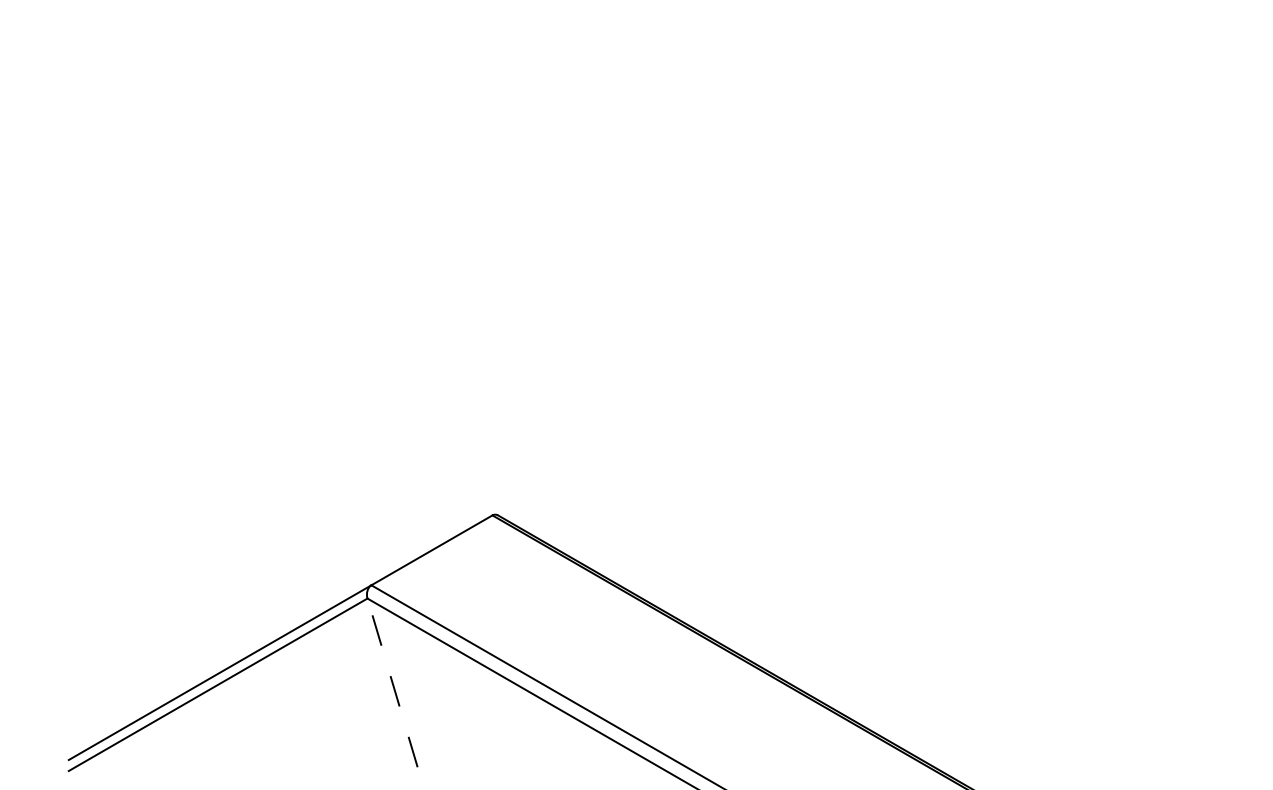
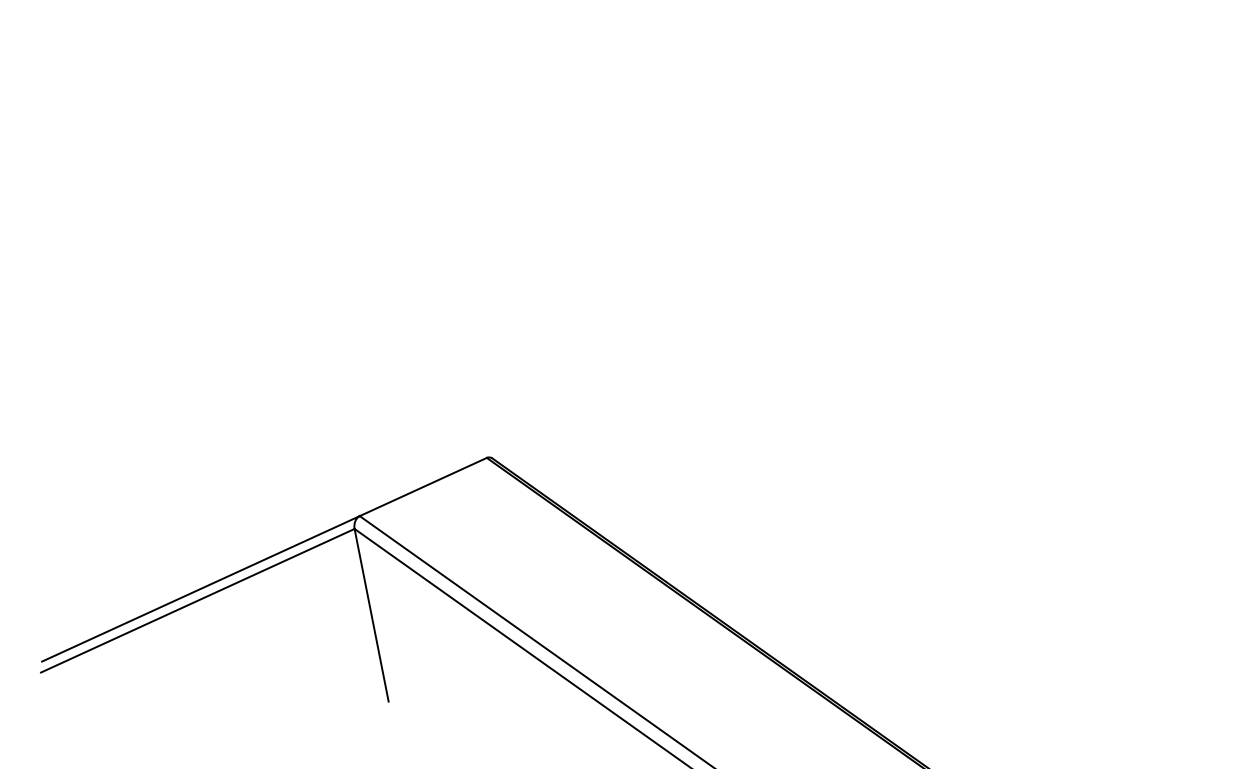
line: (392, 682) -> (371, 614), dashed -> solid

